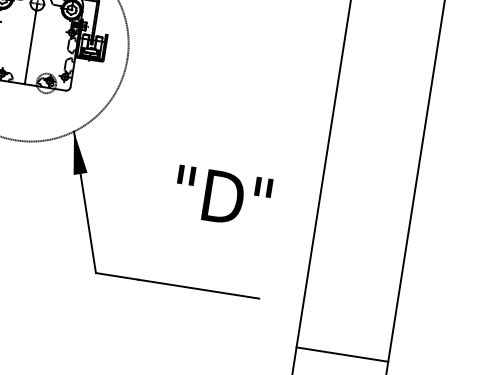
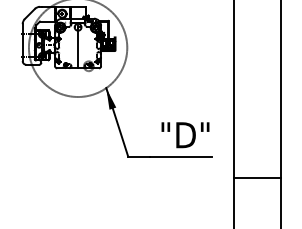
text: (222, 197) -> (185, 135), moved

